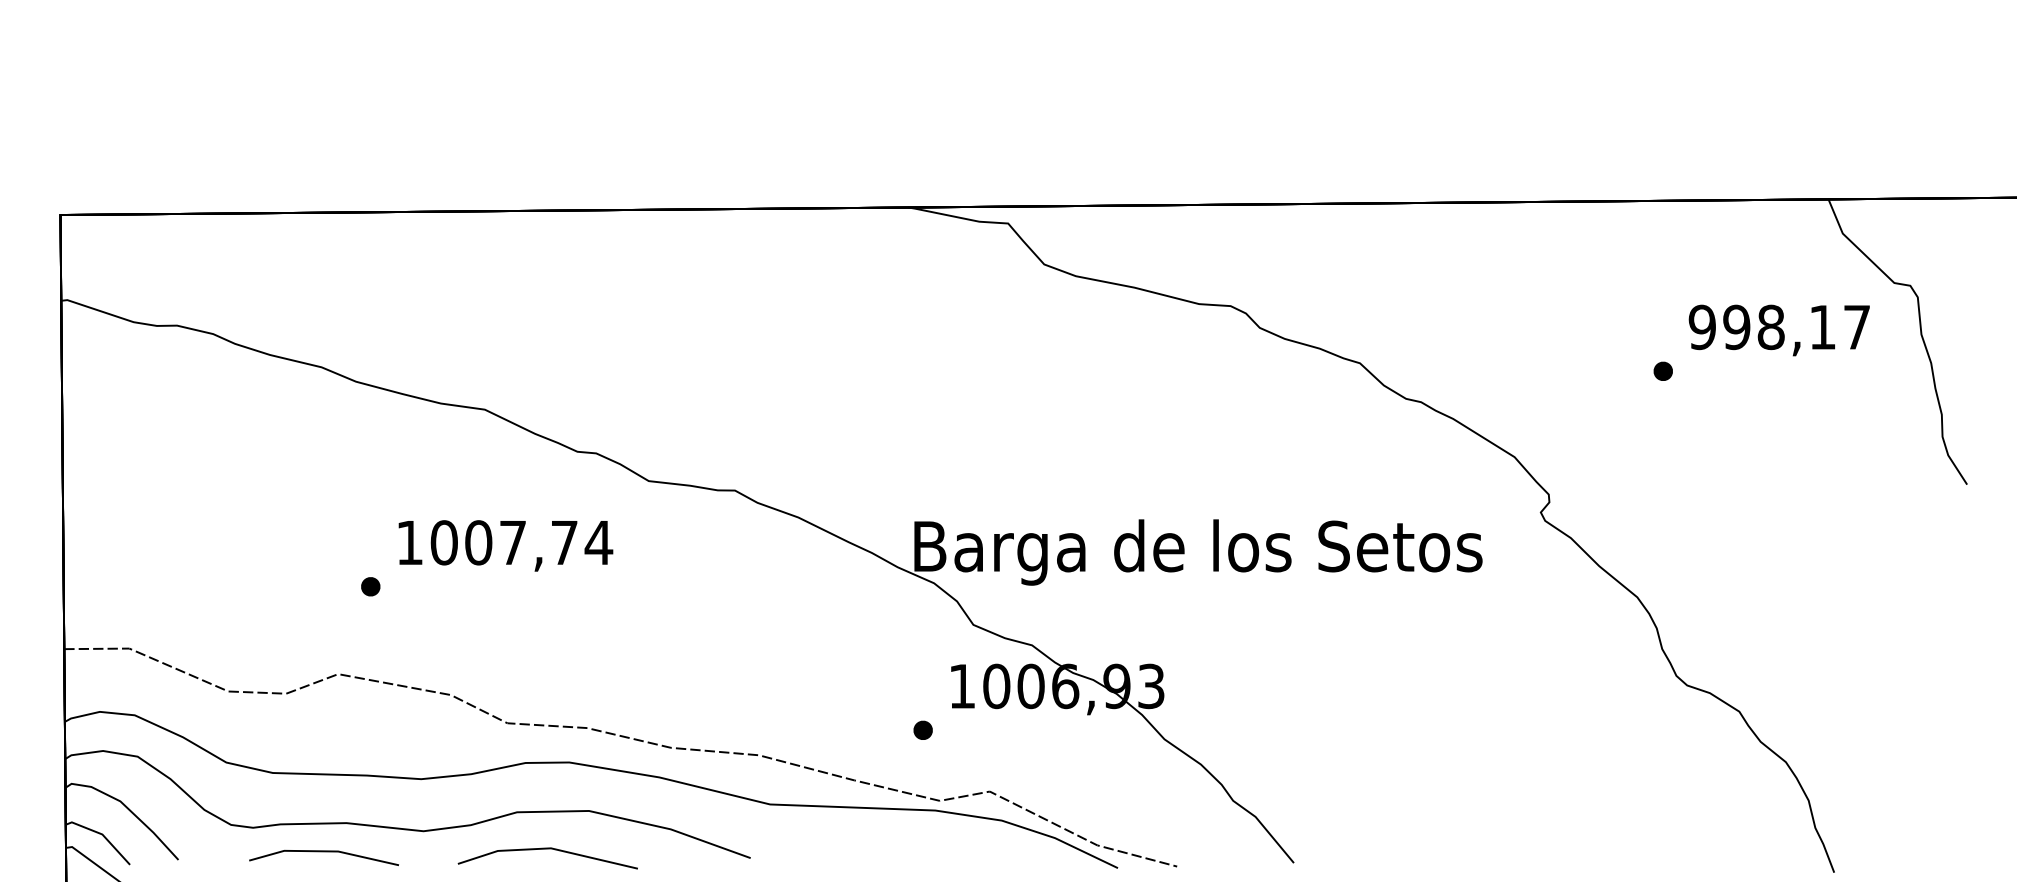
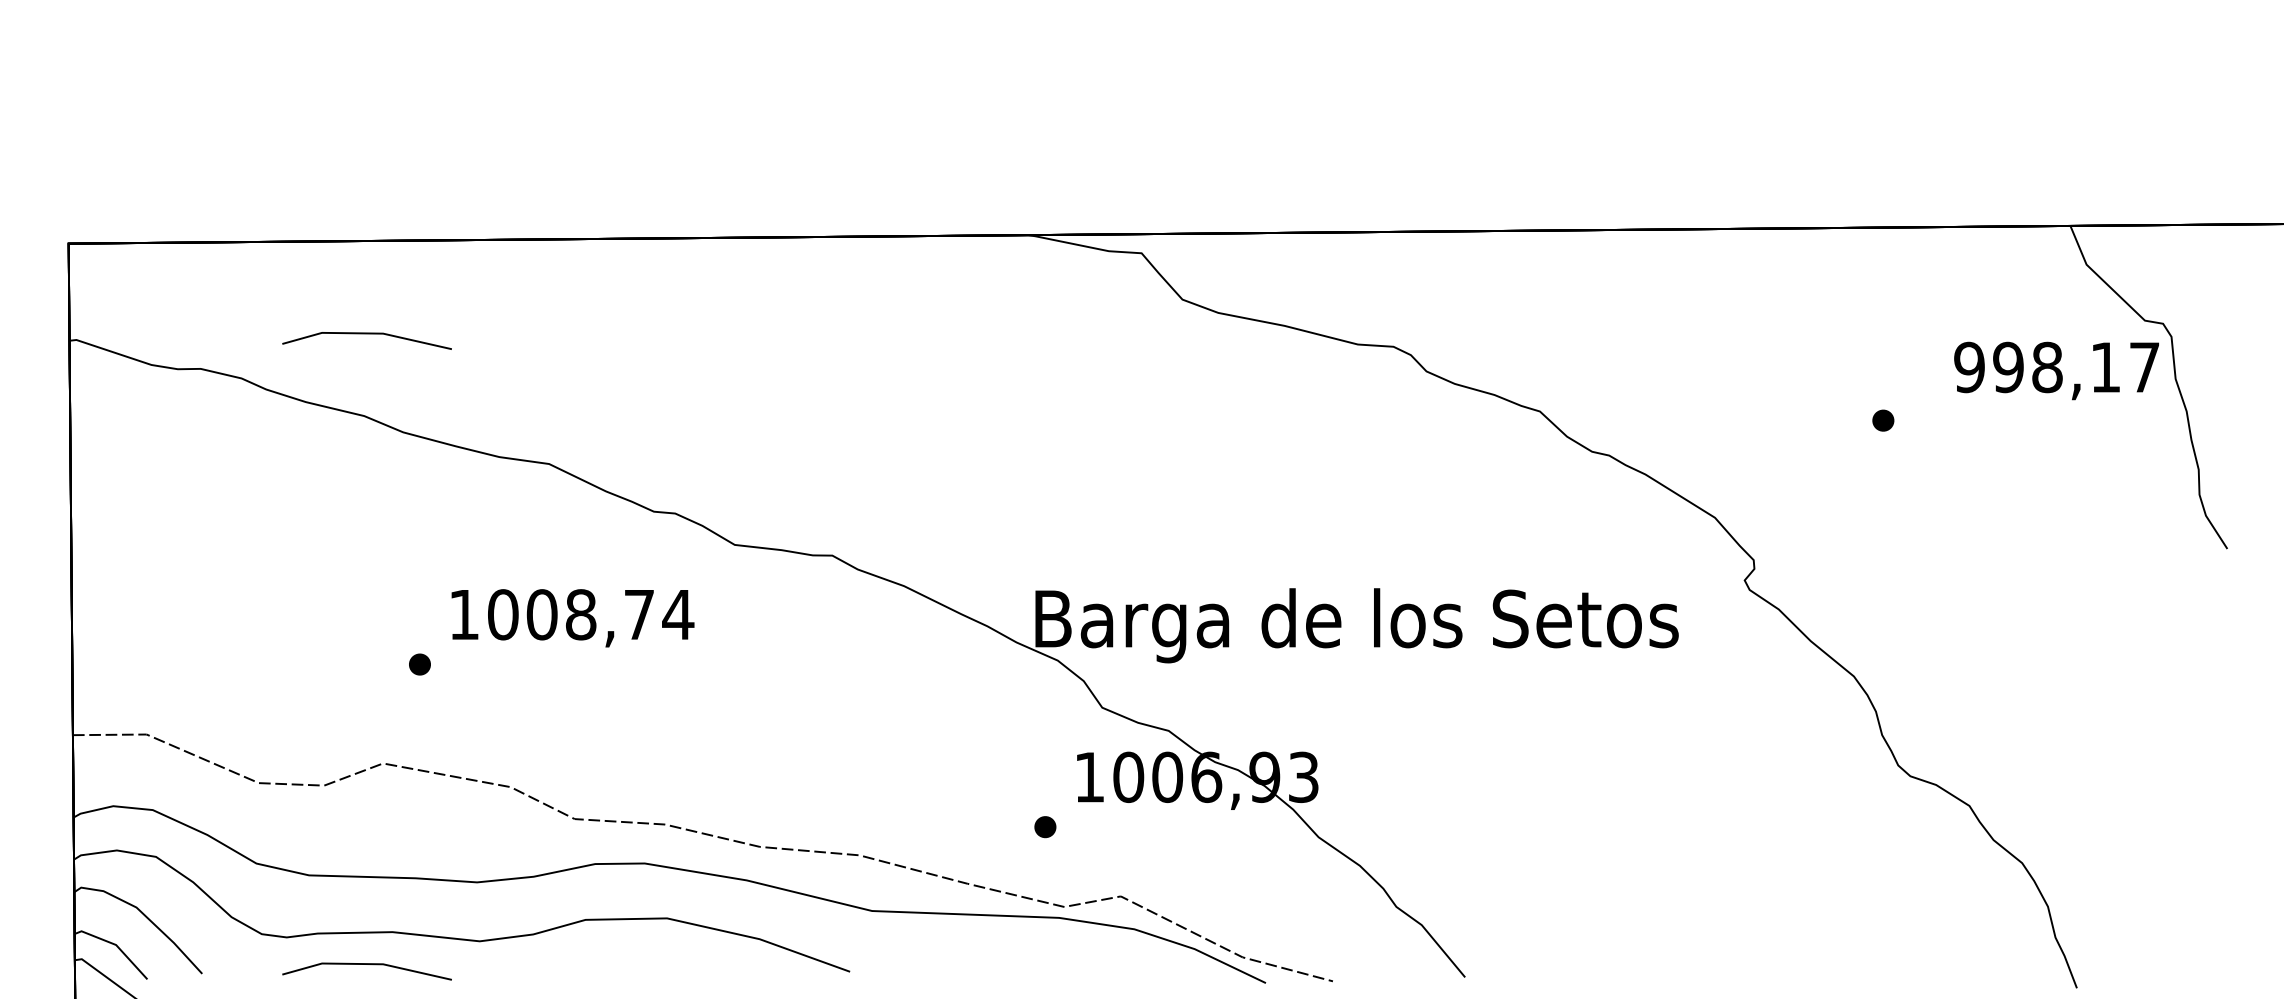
line: (323, 295) -> (366, 334), added
text: (1778, 330) -> (2055, 370), moved
text: (512, 542) -> (580, 614), 1007,74 -> 1008,74
line: (547, 849) -> (620, 962), removed

